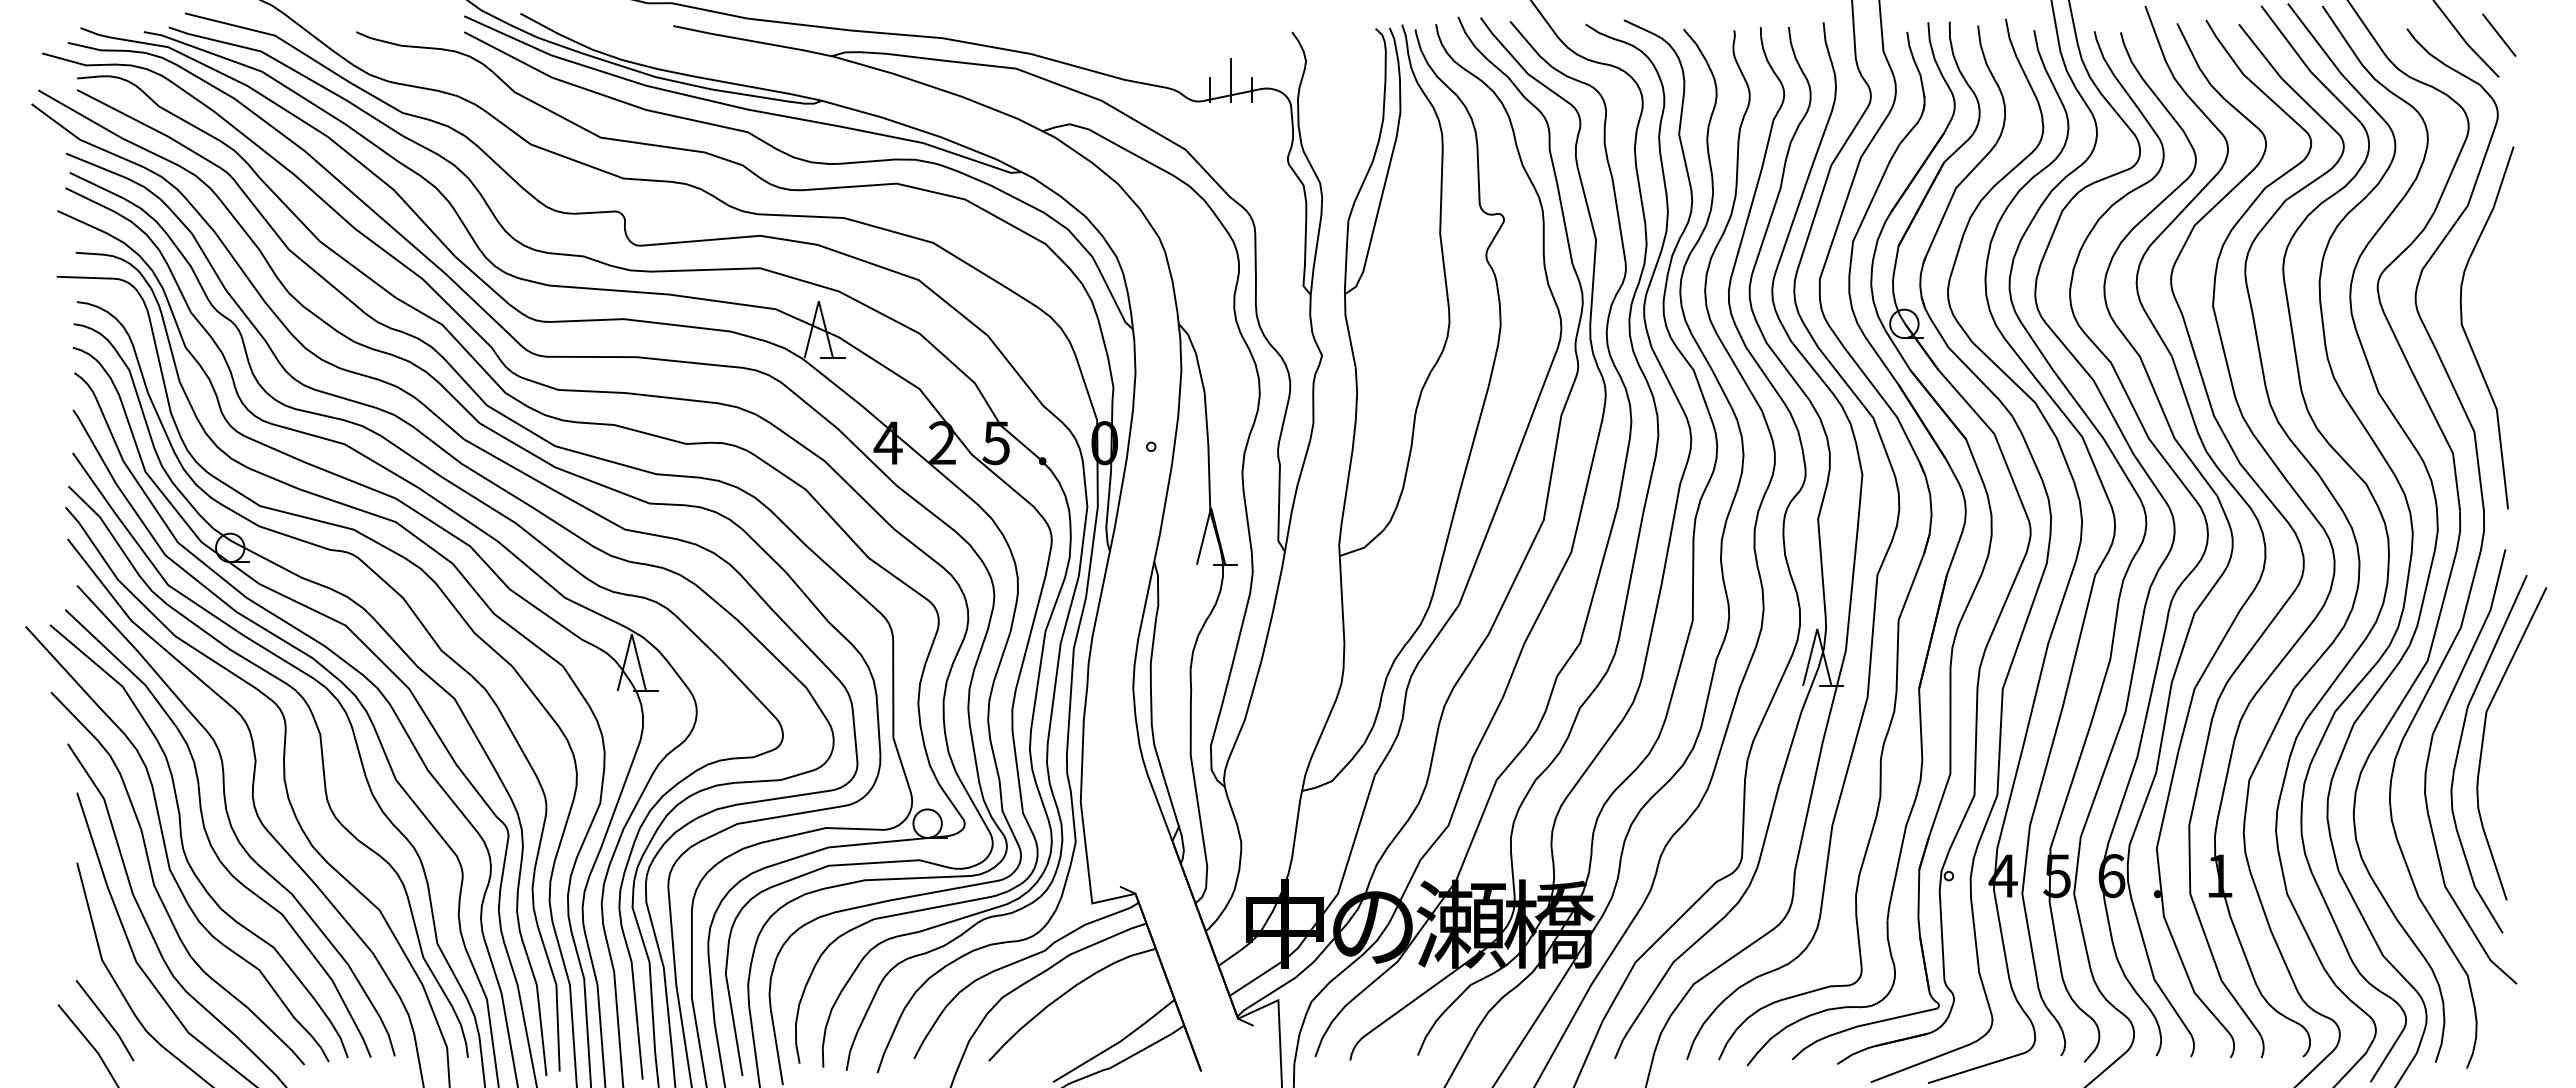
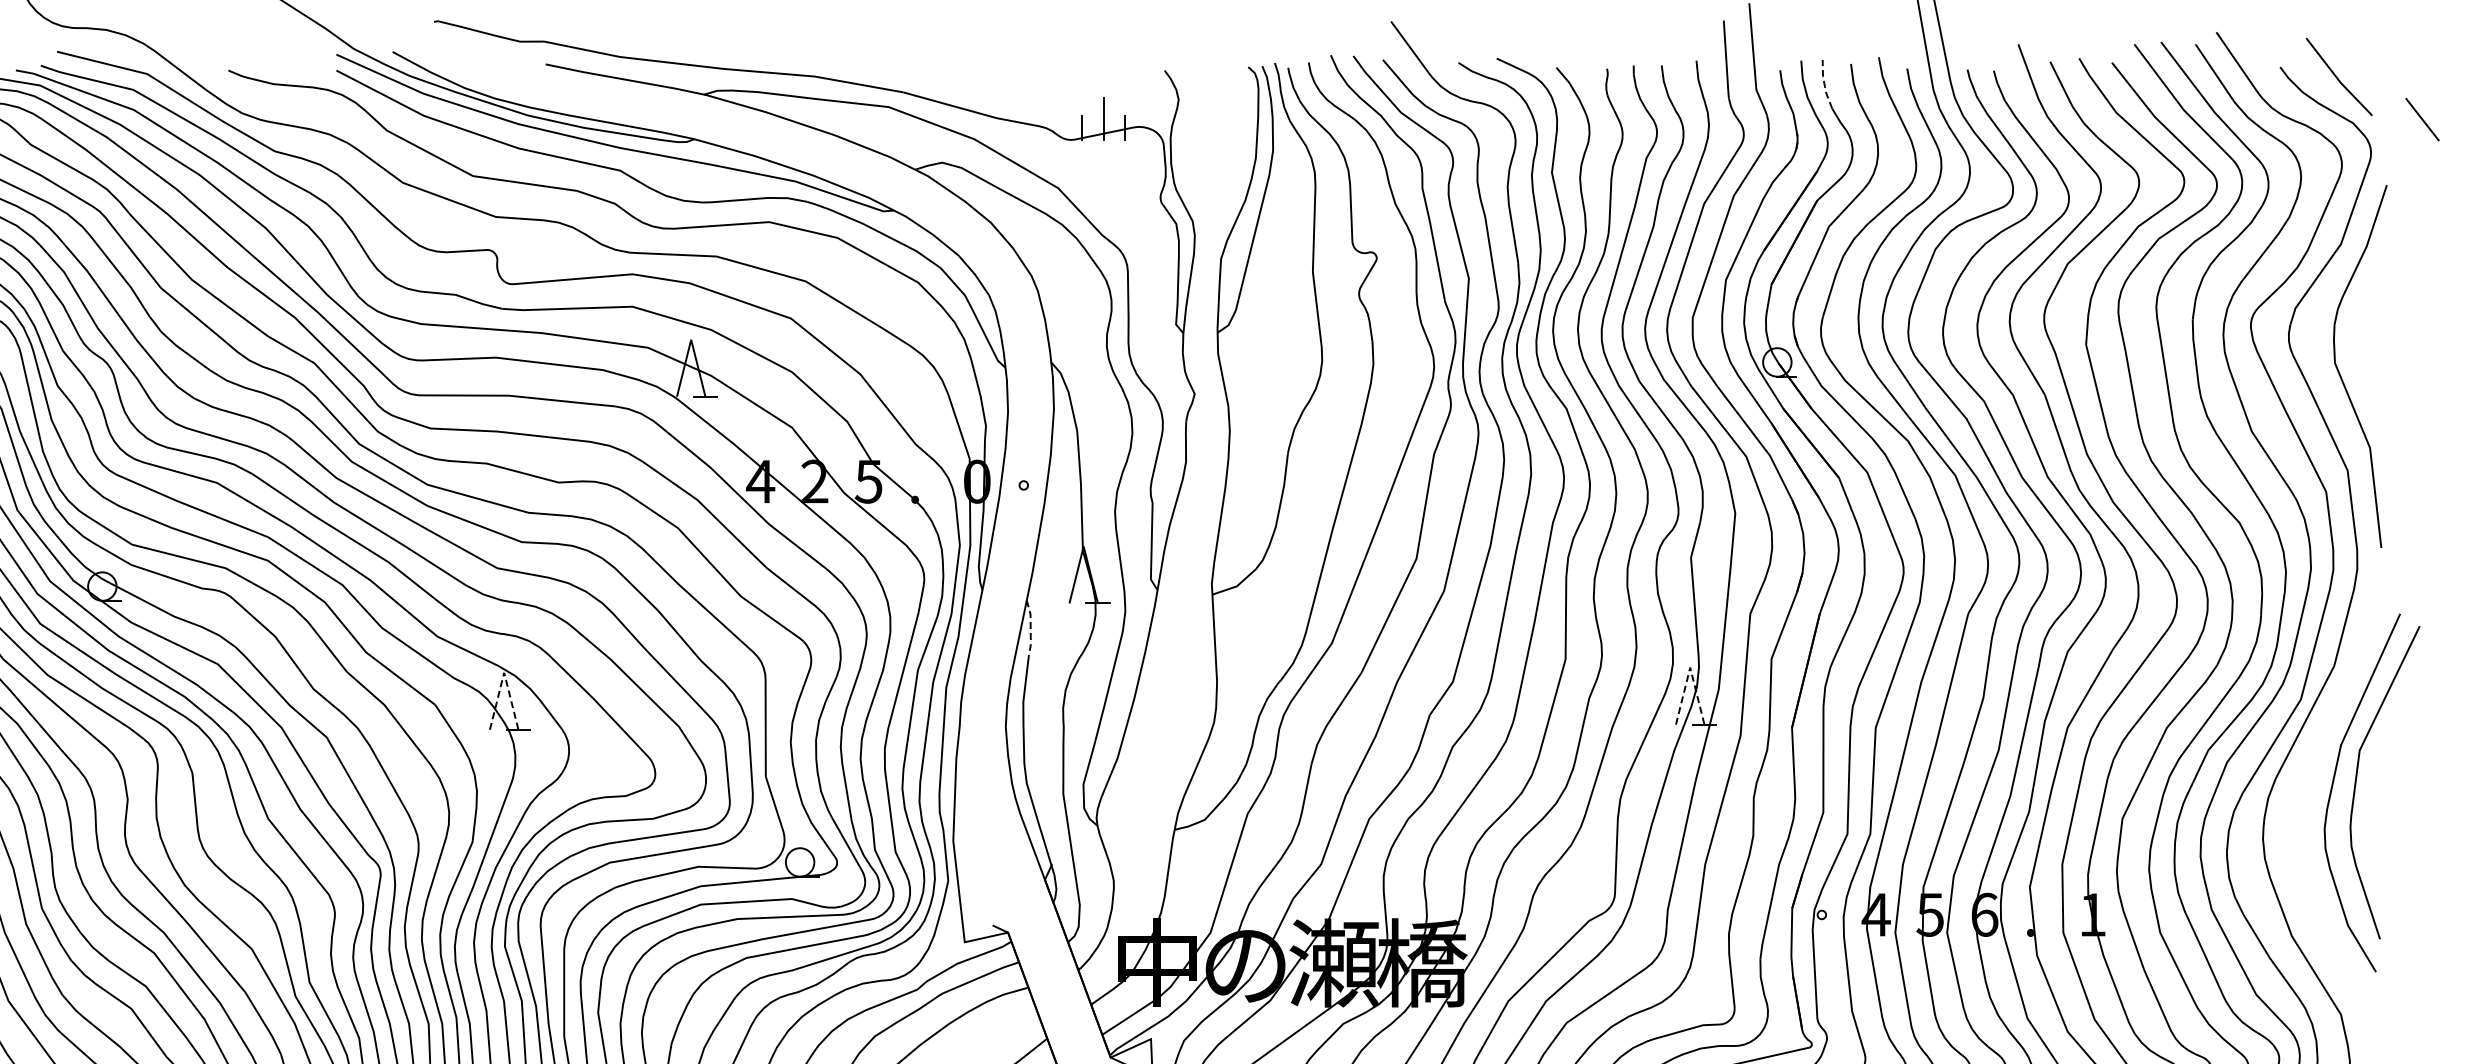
line: (2499, 34) -> (2422, 118), moved
line: (1951, 46) -> (1824, 84), solid -> dashed
line: (1158, 589) -> (1031, 628), solid -> dashed
line: (1817, 629) -> (1690, 668), solid -> dashed
line: (631, 634) -> (503, 673), solid -> dashed
curve: (2429, 758) -> (2302, 797), removed

